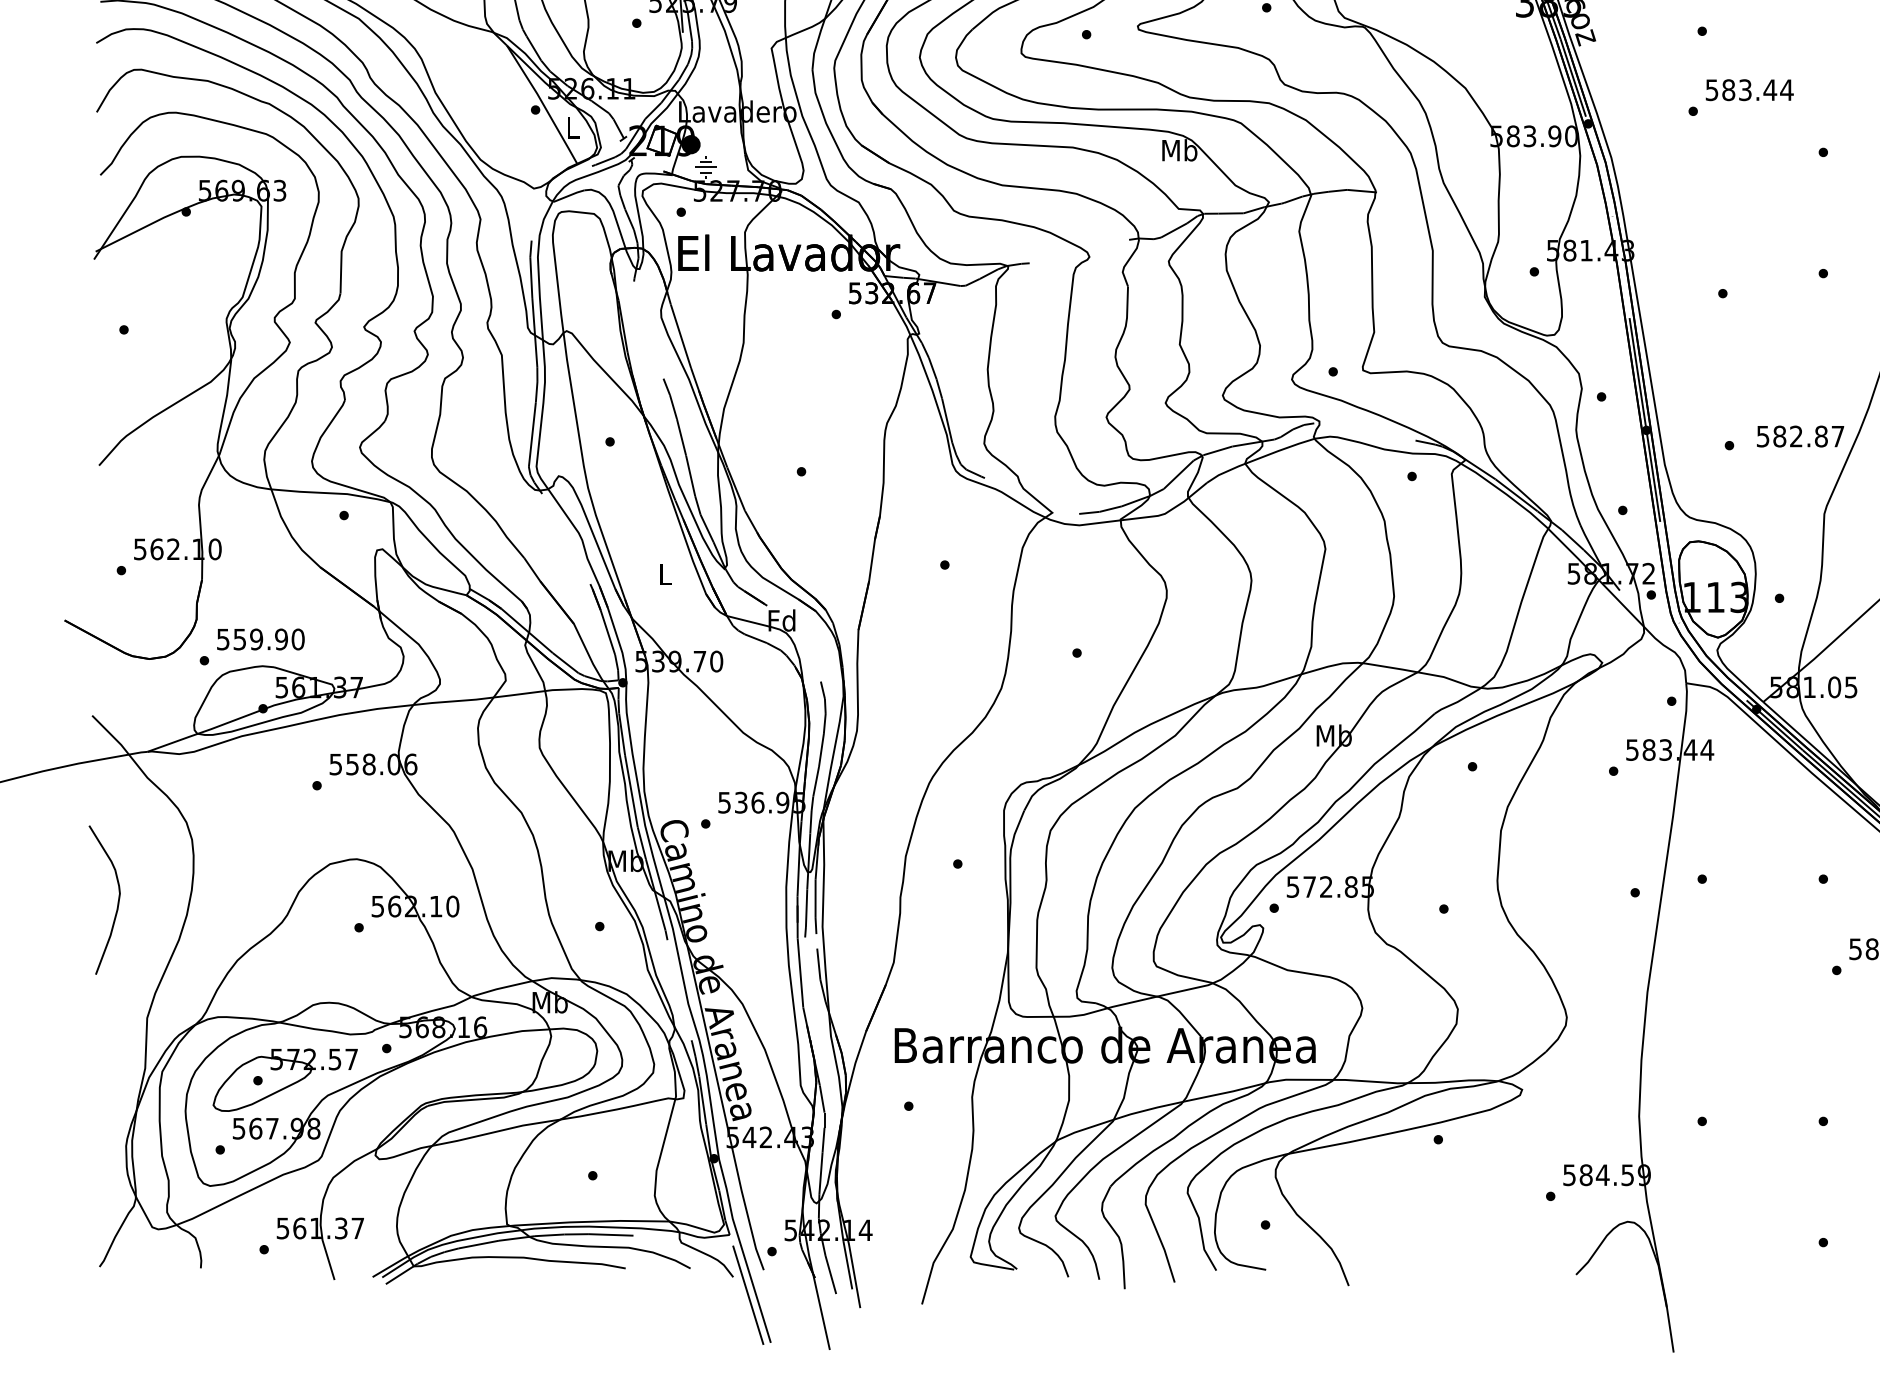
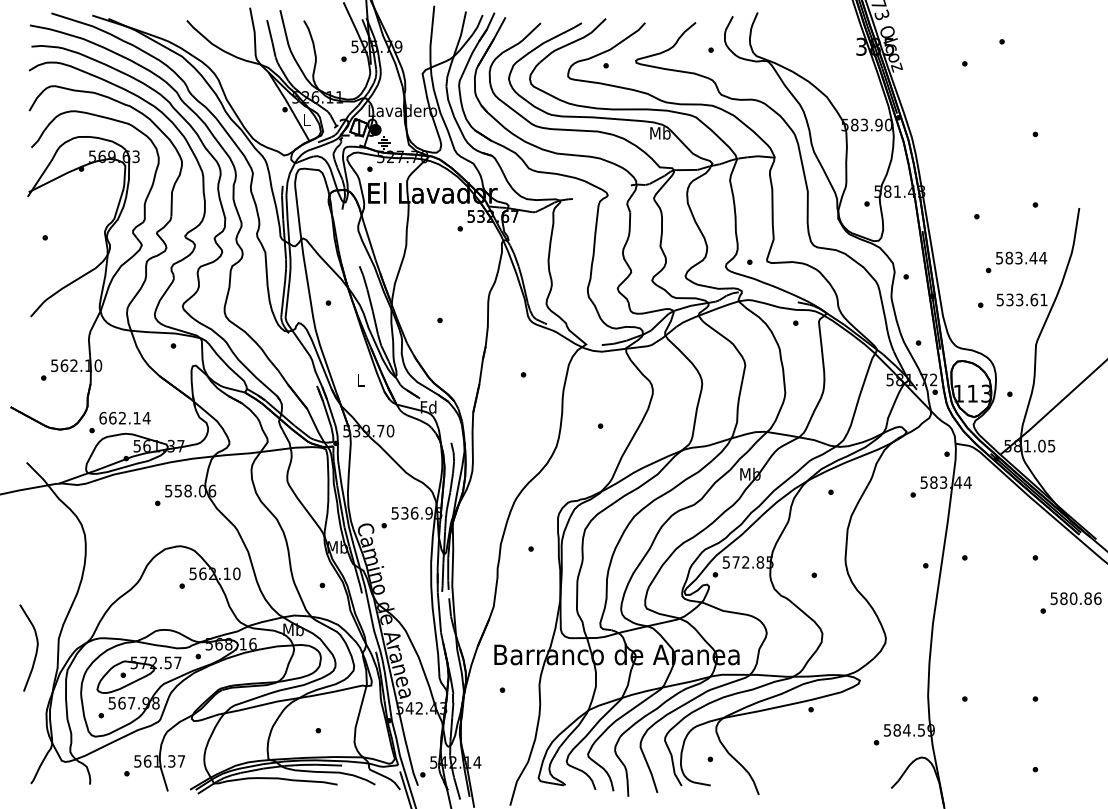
text: (1741, 97) -> (1016, 262), moved
text: (1808, 435) -> (1026, 299), 582.87 -> 533.61
text: (260, 638) -> (124, 417), 559.90 -> 662.14
curve: (117, 899) -> (36, 647), moved

